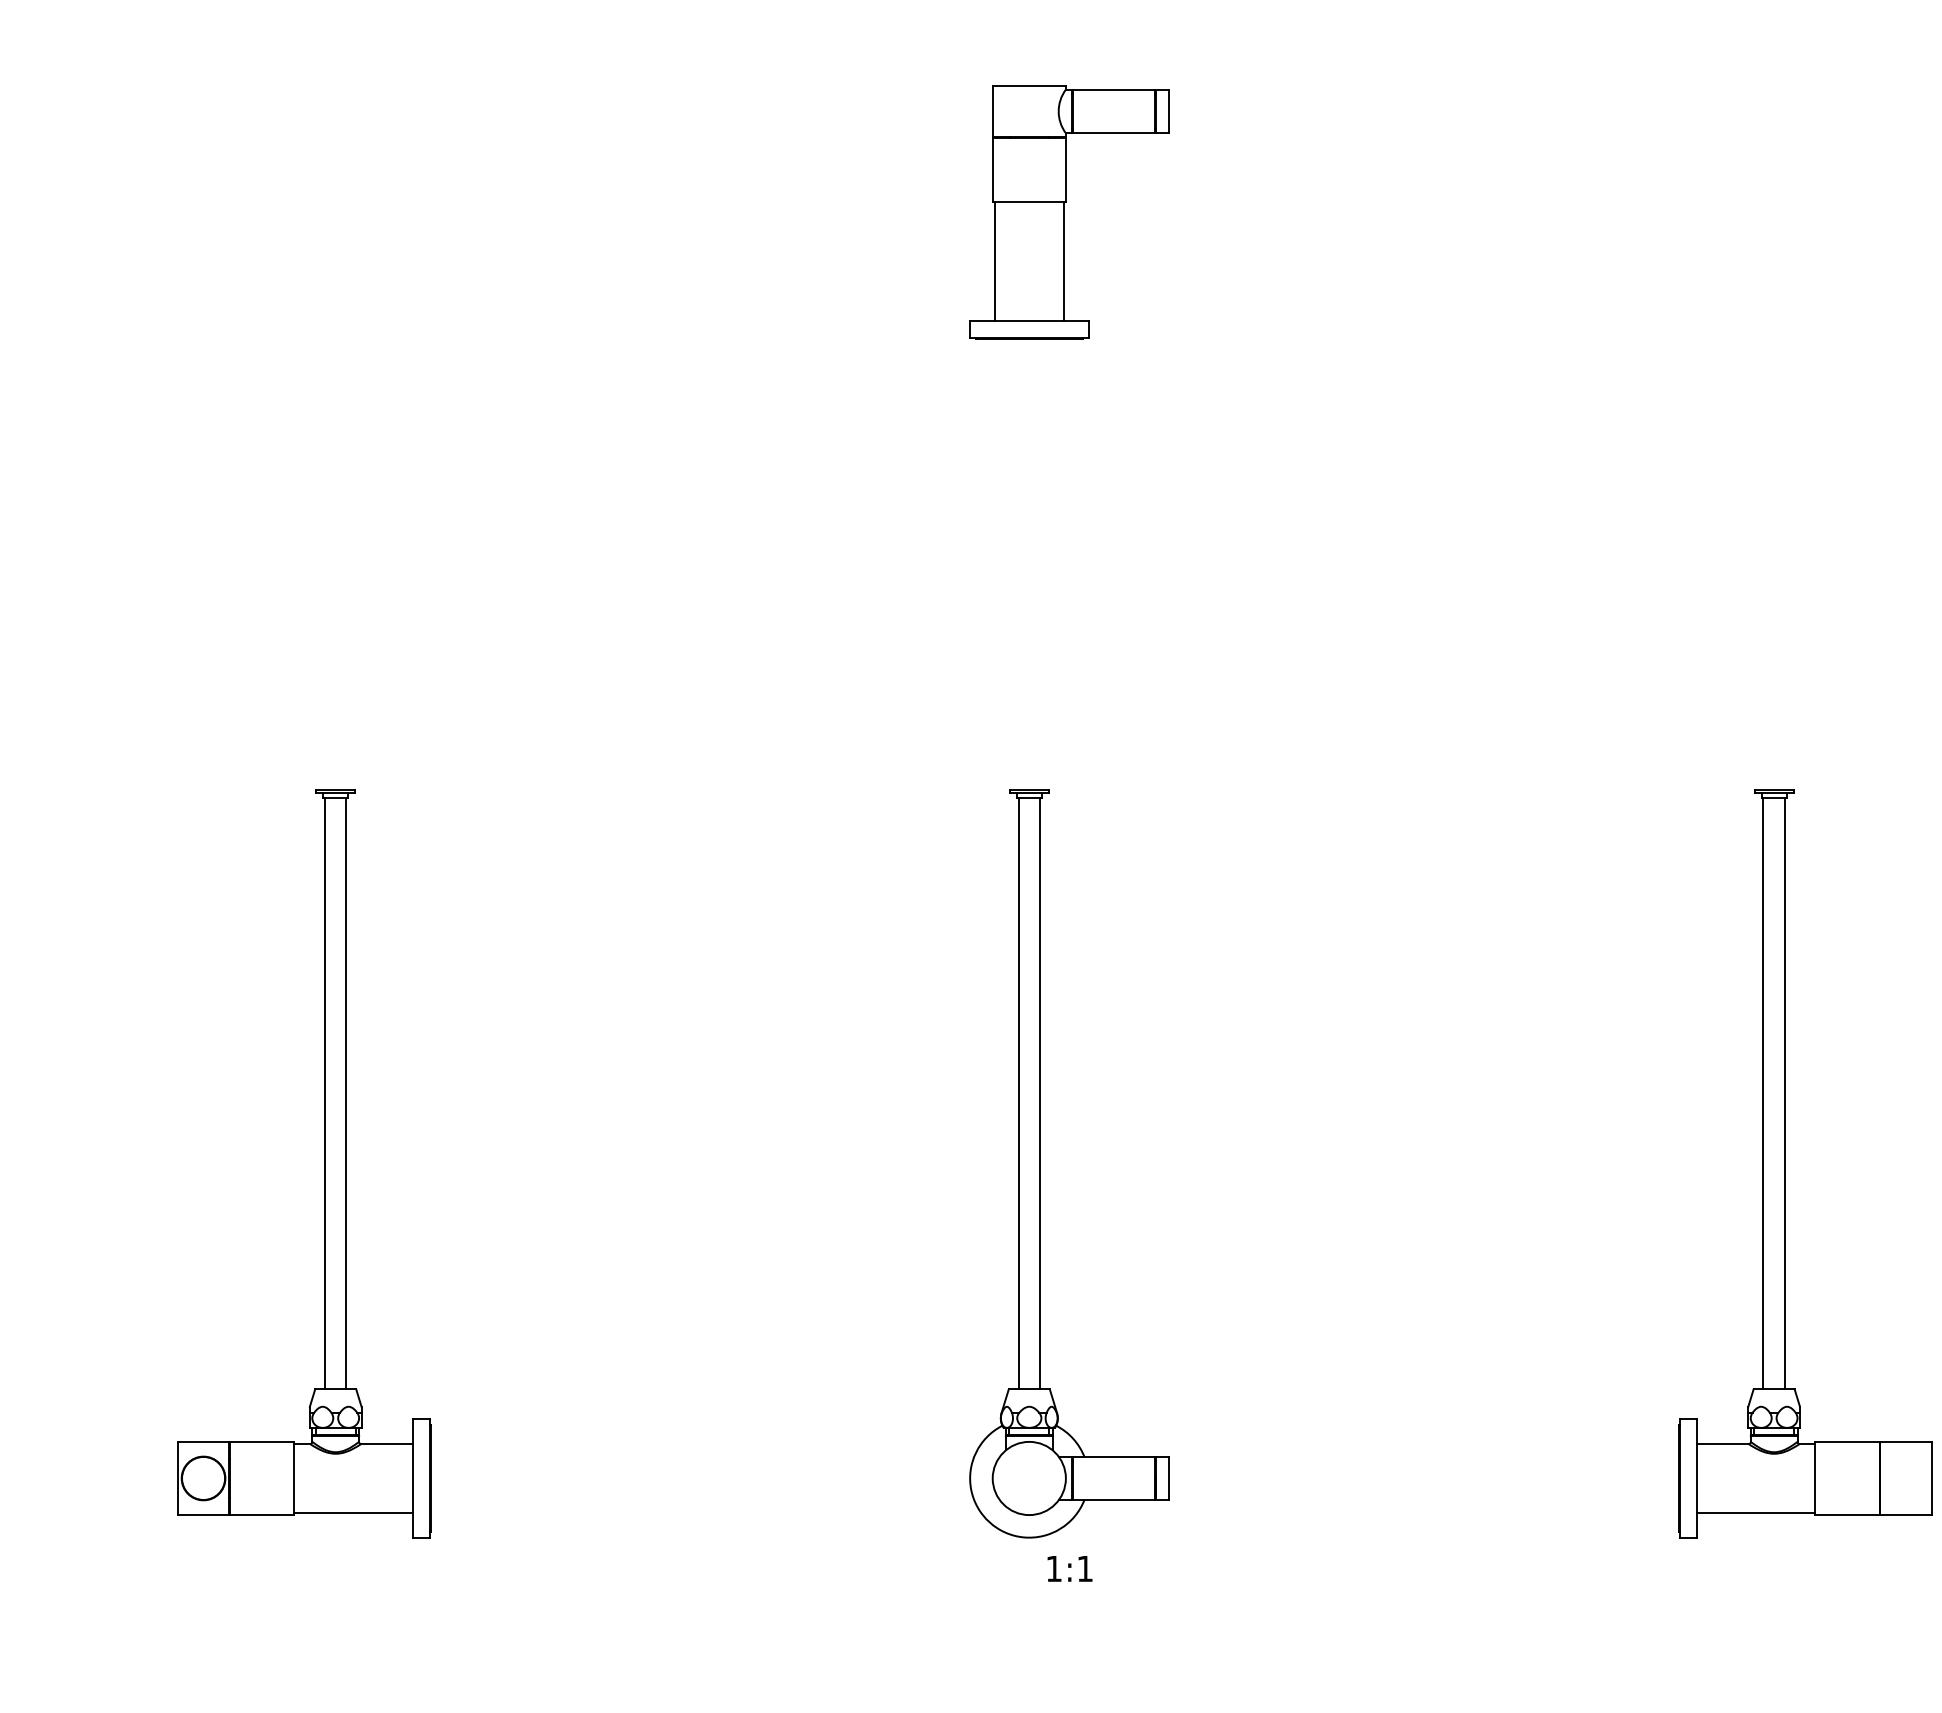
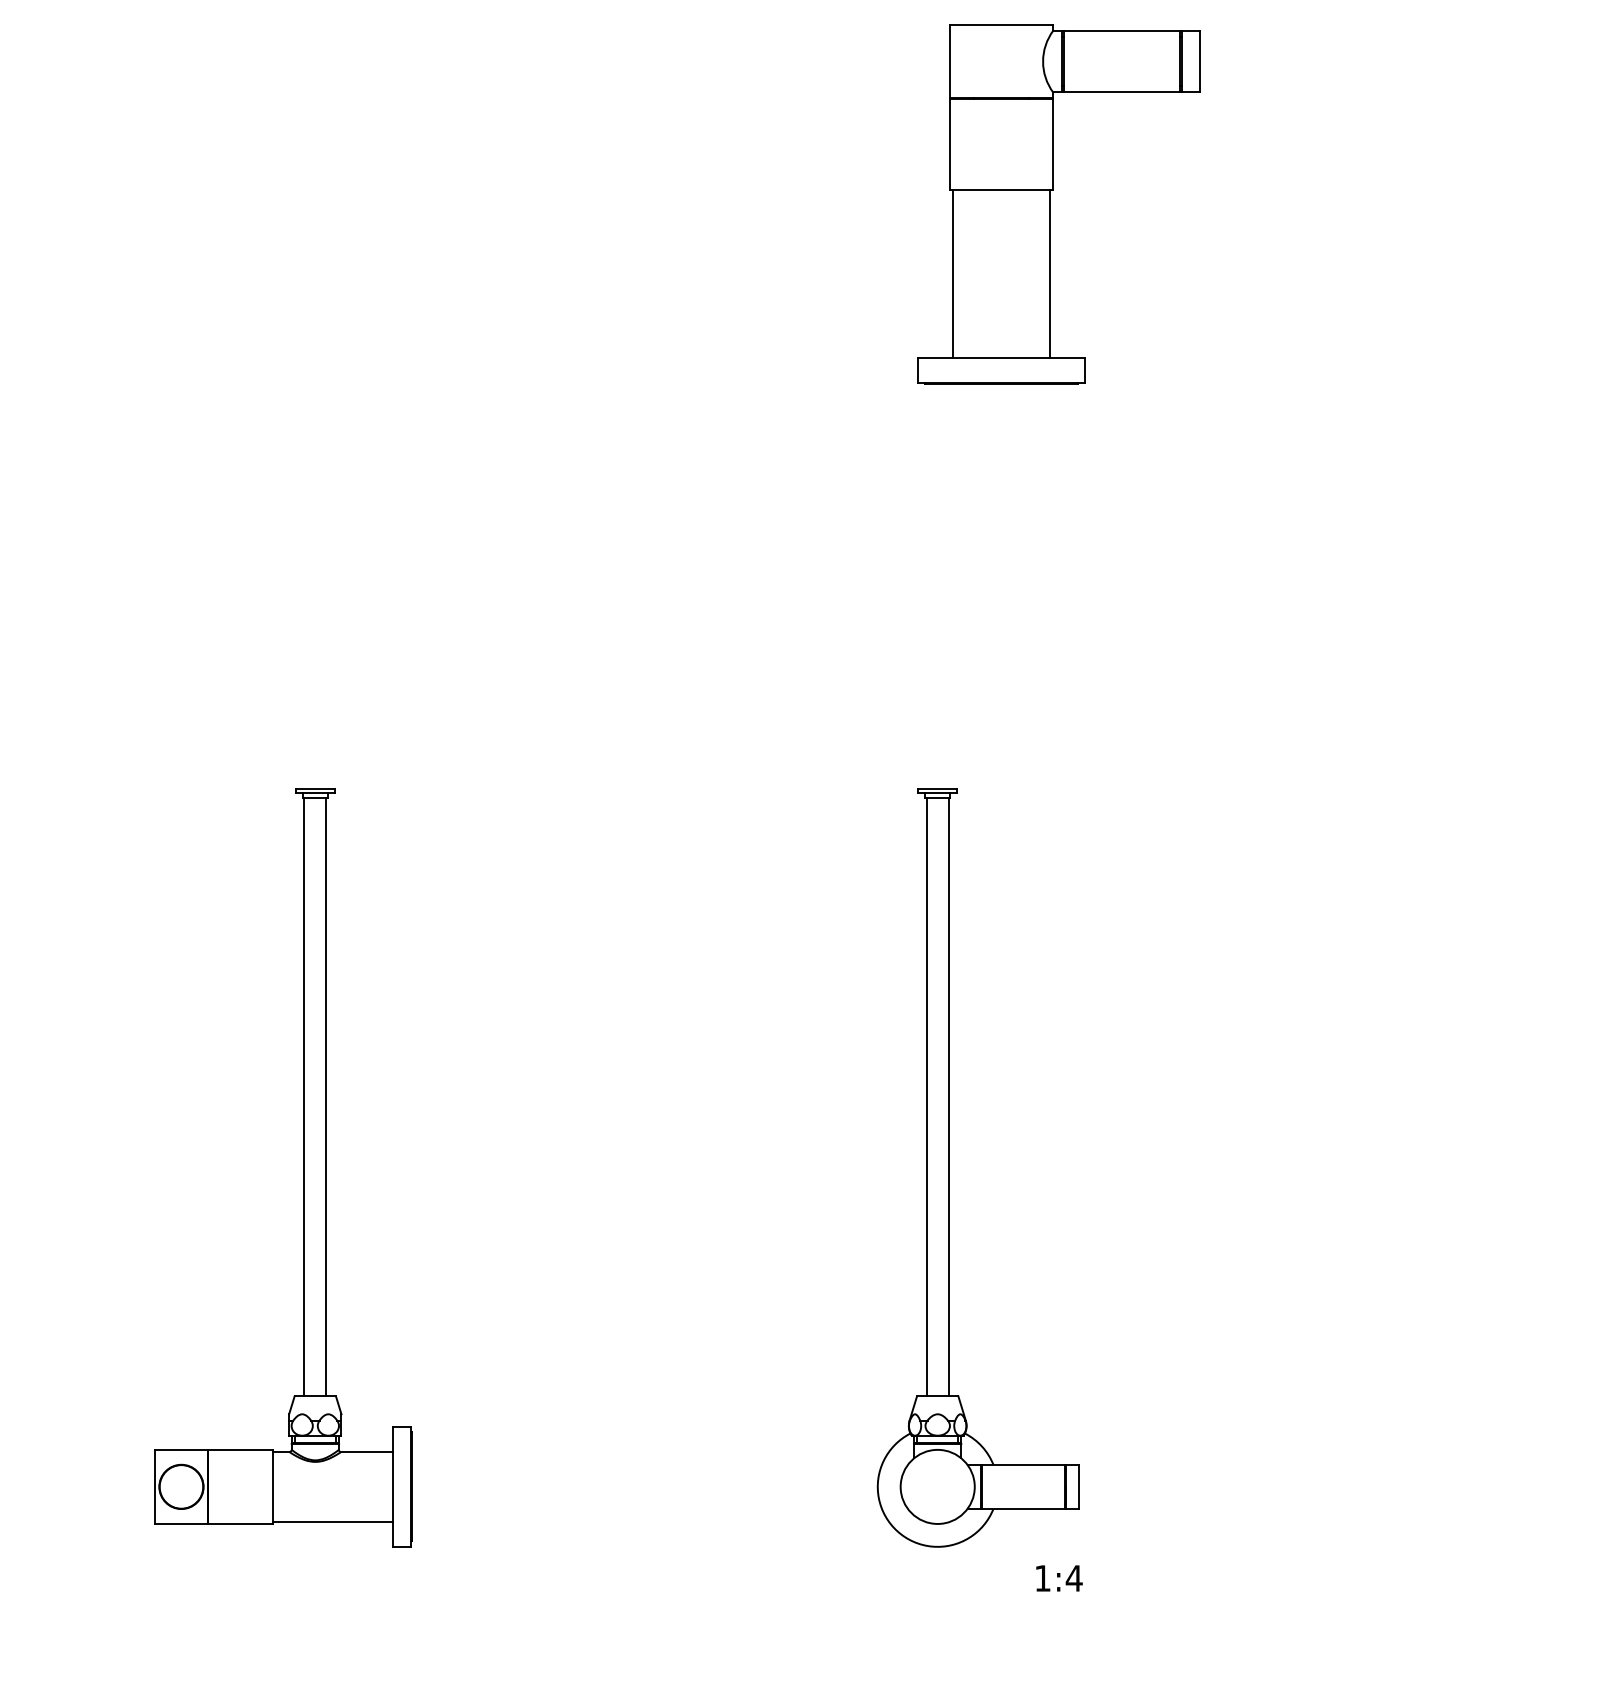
part: (1069, 212) -> (1058, 204), size x1.4
part: (1040, 1163) -> (949, 1167), moved
text: (1084, 1568) -> (1073, 1578), 1:1 -> 1:4

